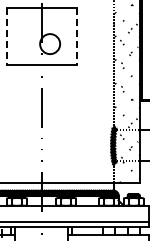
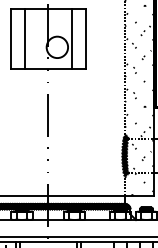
line: (20, 35) -> (25, 38), added
line: (63, 35) -> (71, 38), added
line: (6, 36) -> (10, 39), dashed -> solid
line: (76, 36) -> (85, 39), dashed -> solid

